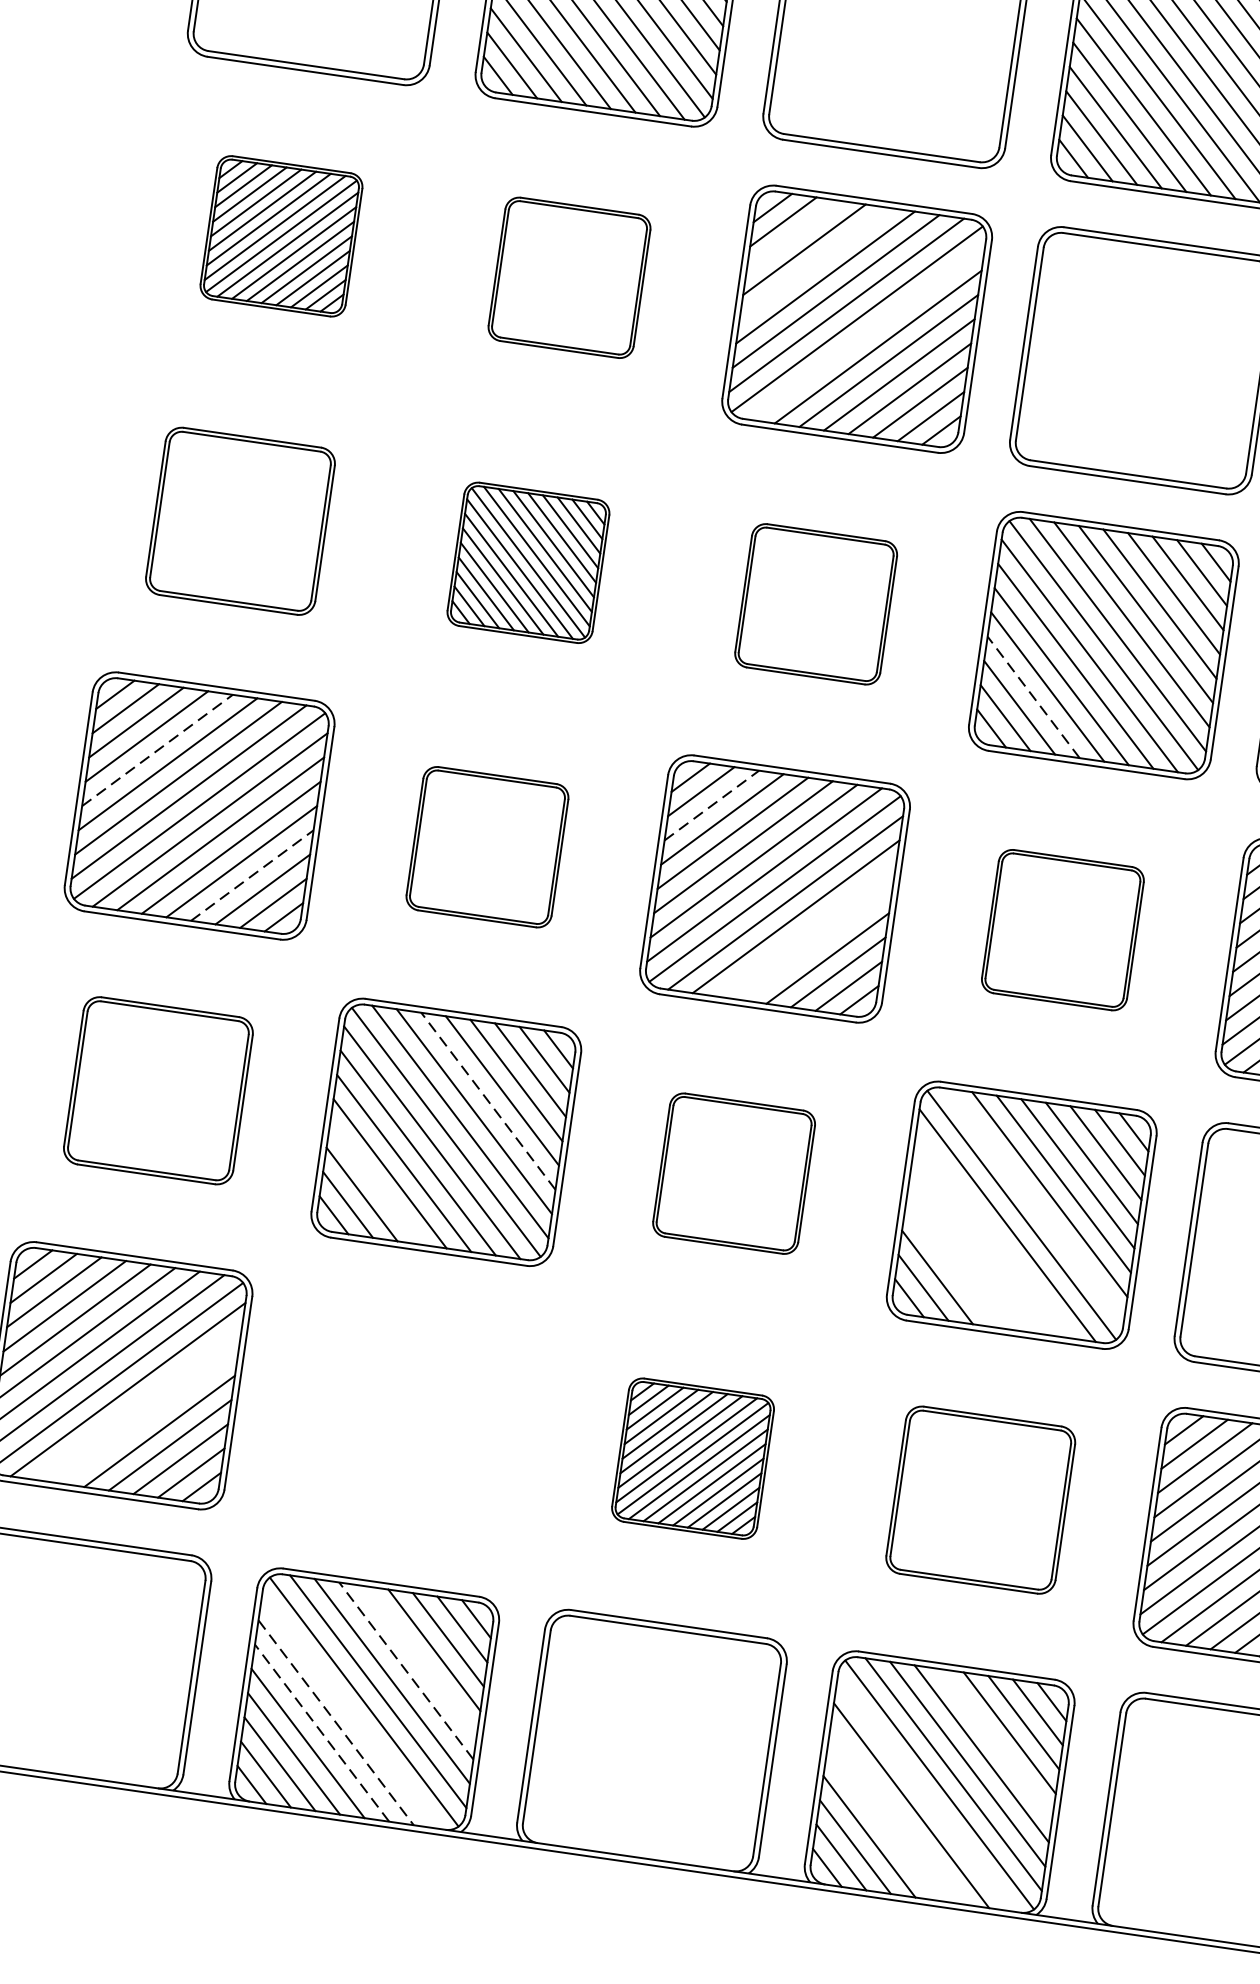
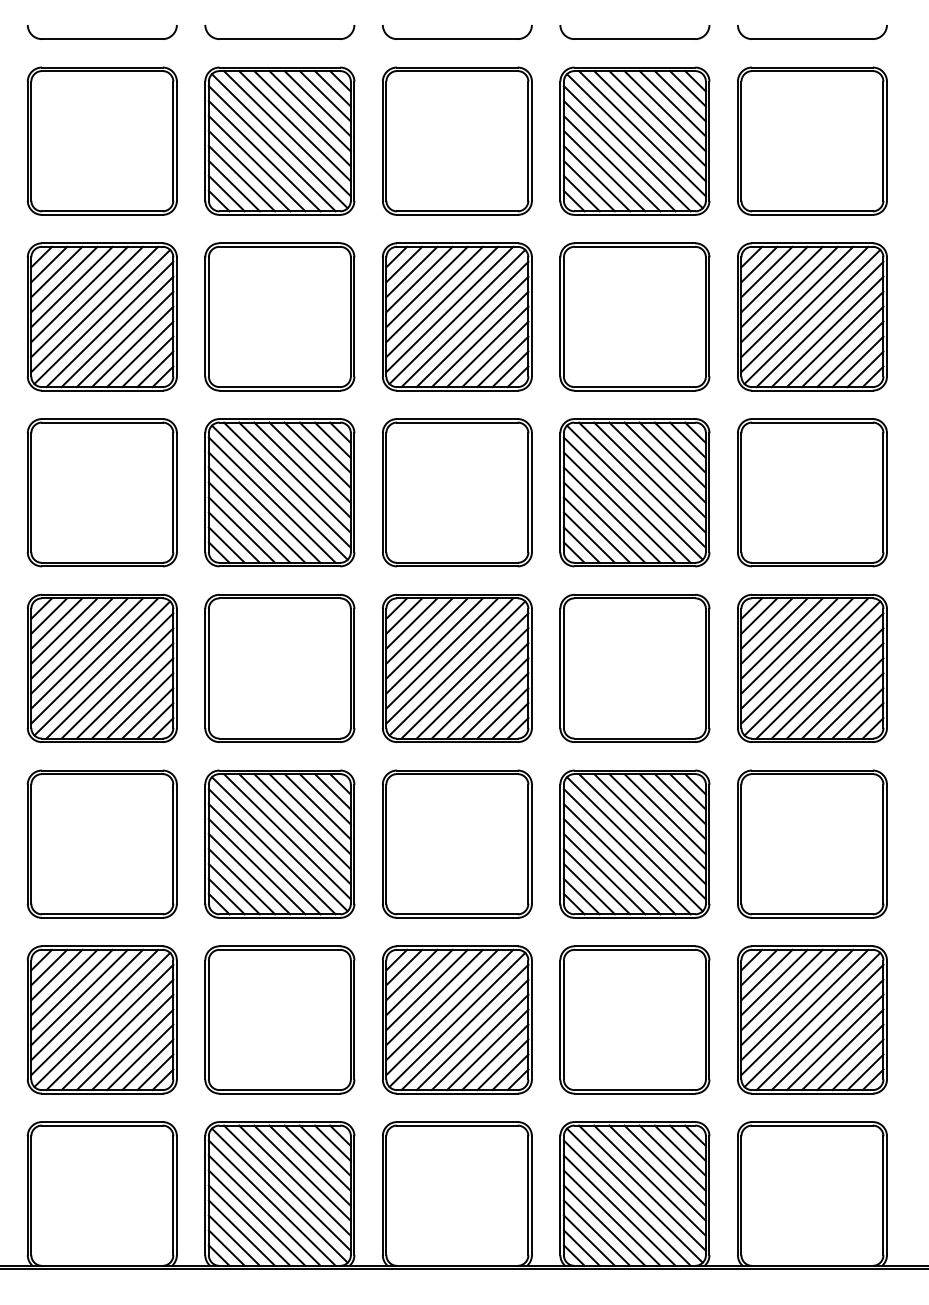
line: (793, 234) -> (411, 271), added
part: (280, 235) -> (101, 316), size x1.67
line: (814, 262) -> (426, 286), added
part: (568, 276) -> (279, 316), size x1.67
line: (866, 333) -> (464, 324), added
part: (239, 520) -> (101, 492), size x1.43
part: (527, 562) -> (279, 492), size x1.67
part: (816, 603) -> (457, 492), size x1.67
line: (1034, 698) -> (597, 530), dashed -> solid
line: (158, 750) -> (72, 638), dashed -> solid
line: (711, 805) -> (411, 623), dashed -> solid
part: (486, 845) -> (279, 667), size x1.67
line: (252, 874) -> (140, 705), dashed -> solid
part: (1062, 928) -> (634, 667), size x1.67
line: (805, 929) -> (479, 690), added
line: (816, 944) -> (487, 698), added
part: (157, 1089) -> (101, 843), size x1.43
line: (488, 1100) -> (302, 821), dashed -> solid
part: (734, 1172) -> (457, 843), size x1.67
line: (375, 1183) -> (241, 881), added
line: (1035, 1204) -> (642, 836), added
line: (993, 1236) -> (619, 859), added
line: (978, 1245) -> (611, 866), added
line: (965, 1255) -> (604, 873), added
line: (950, 1266) -> (596, 881), added
line: (138, 1402) -> (117, 1034), added
part: (404, 1416) -> (279, 1019), added
line: (148, 1417) -> (124, 1042), added
part: (693, 1457) -> (457, 1019), size x1.67
part: (980, 1499) -> (634, 1019), size x1.43
line: (419, 1660) -> (309, 1165), added
line: (406, 1671) -> (302, 1173), dashed -> solid
line: (349, 1711) -> (271, 1202), added
line: (337, 1724) -> (265, 1211), dashed -> solid
line: (322, 1733) -> (257, 1218), dashed -> solid
line: (994, 1742) -> (664, 1165), added
line: (924, 1794) -> (626, 1202), added
line: (896, 1814) -> (611, 1217), added
line: (883, 1826) -> (604, 1225), added

